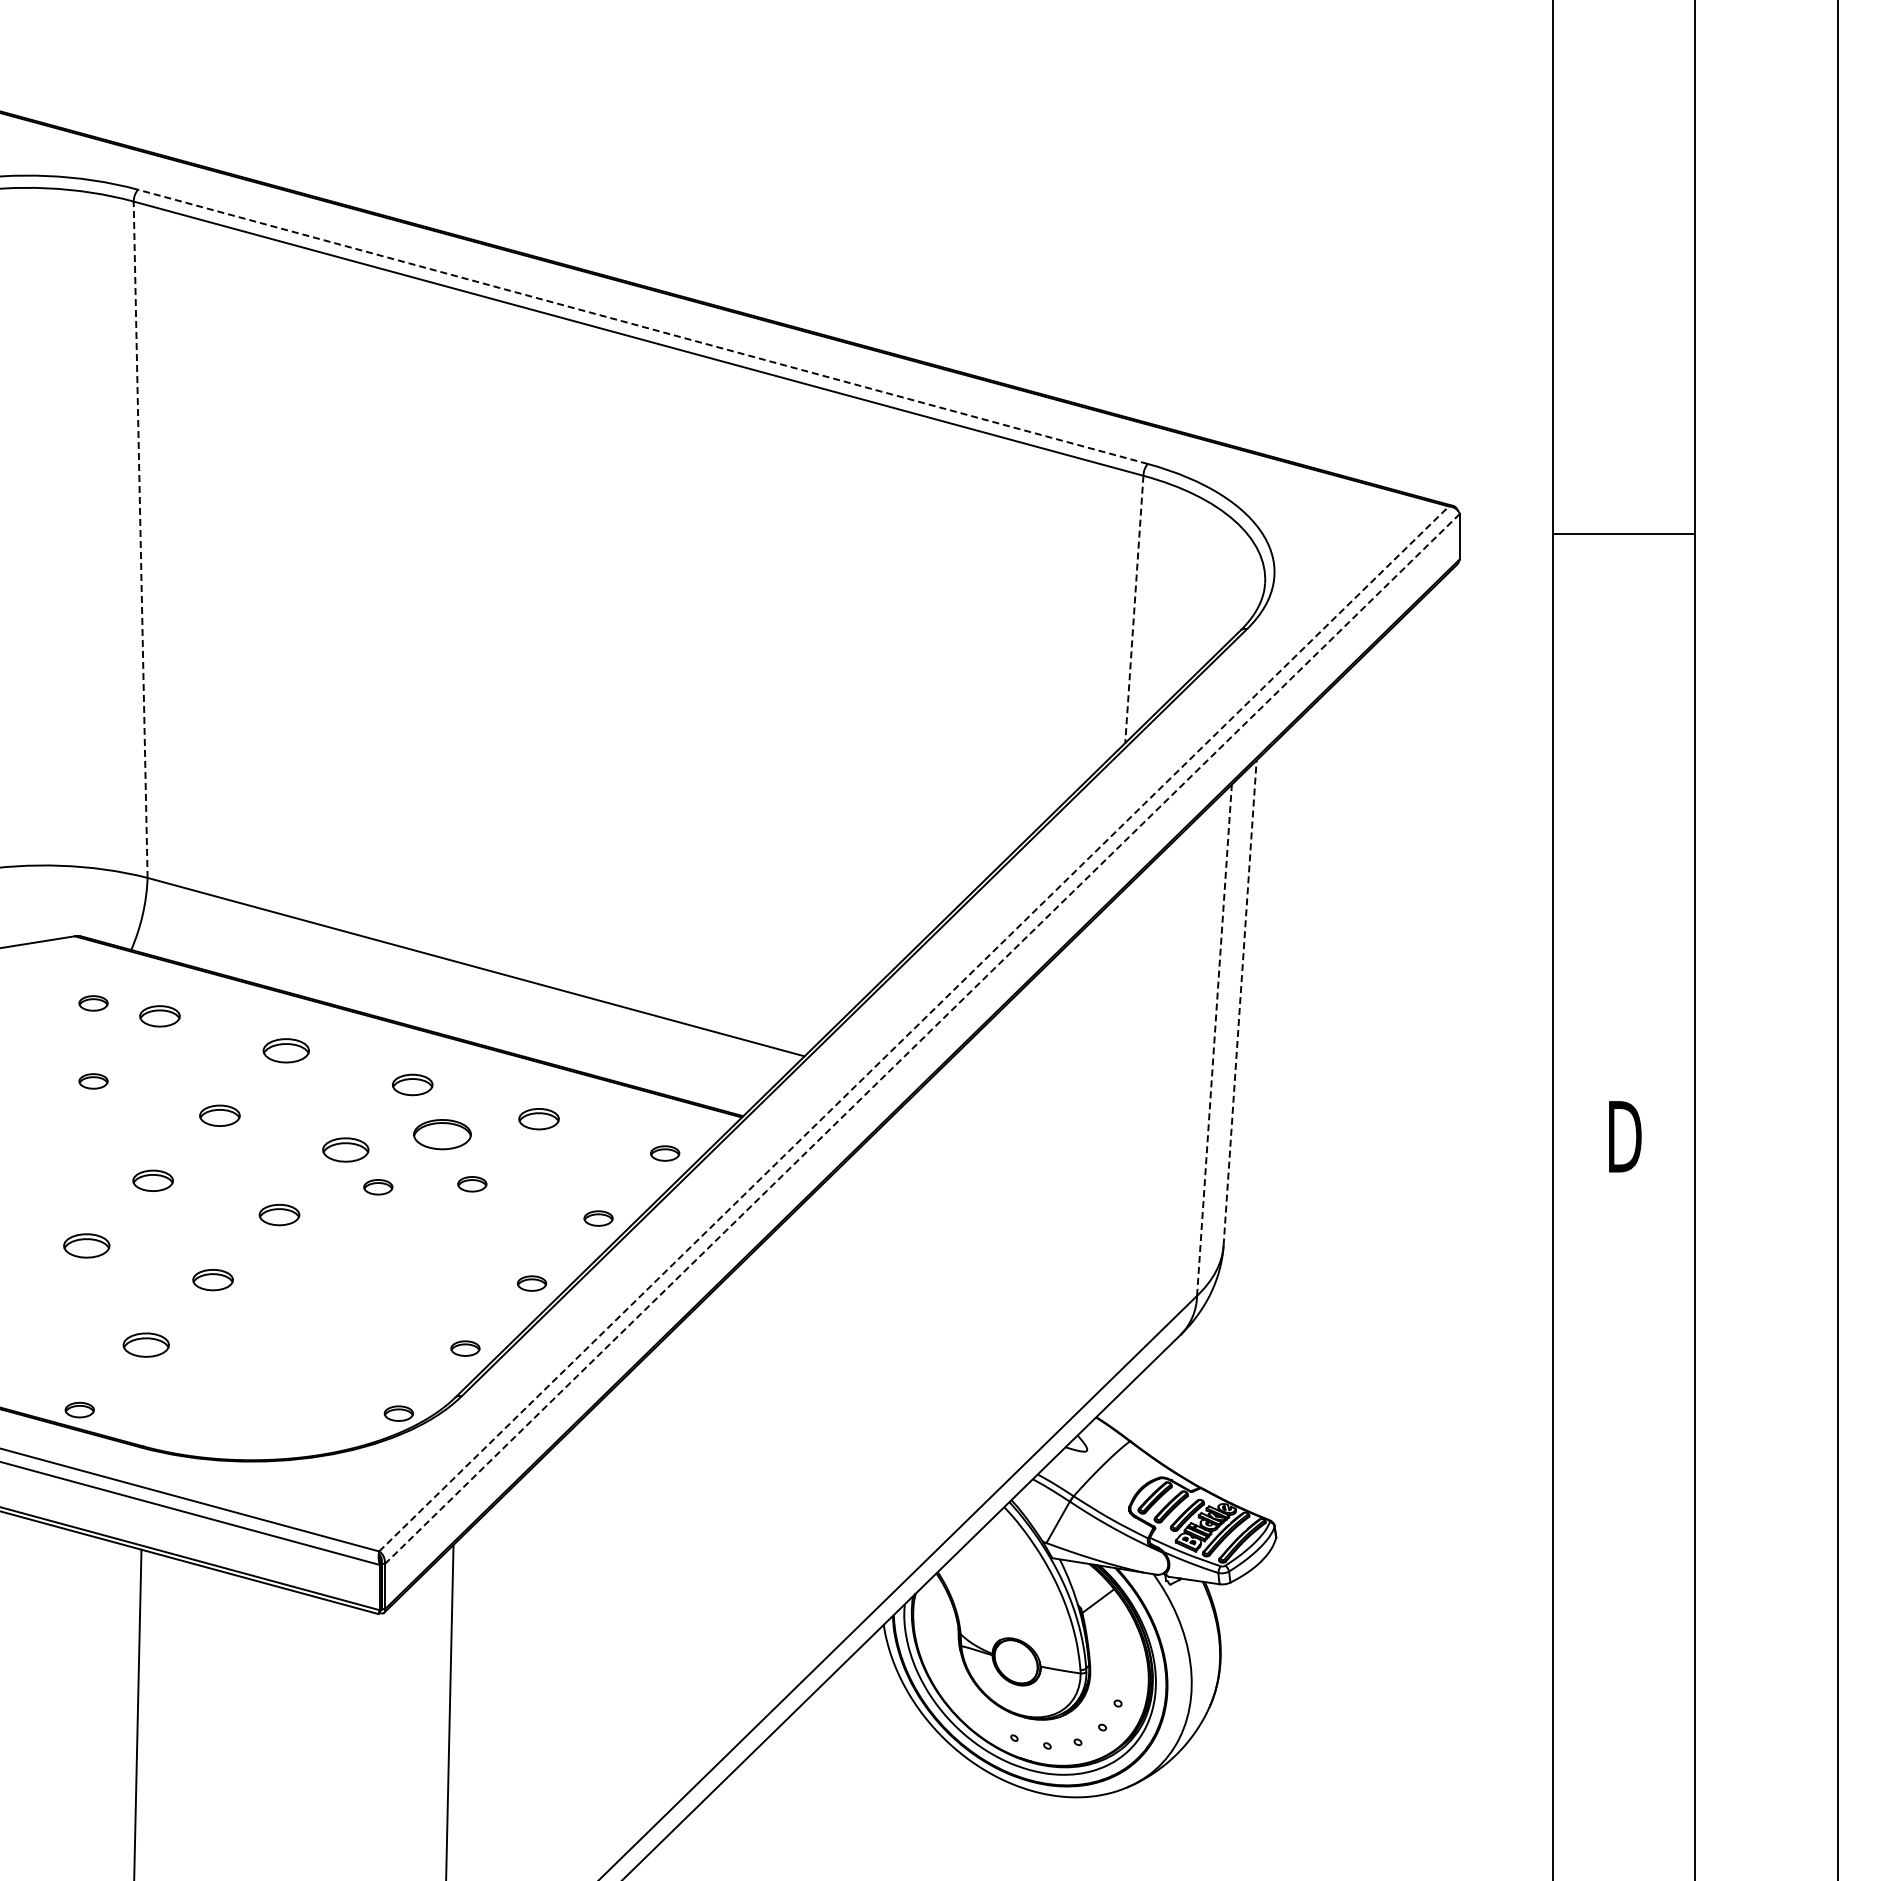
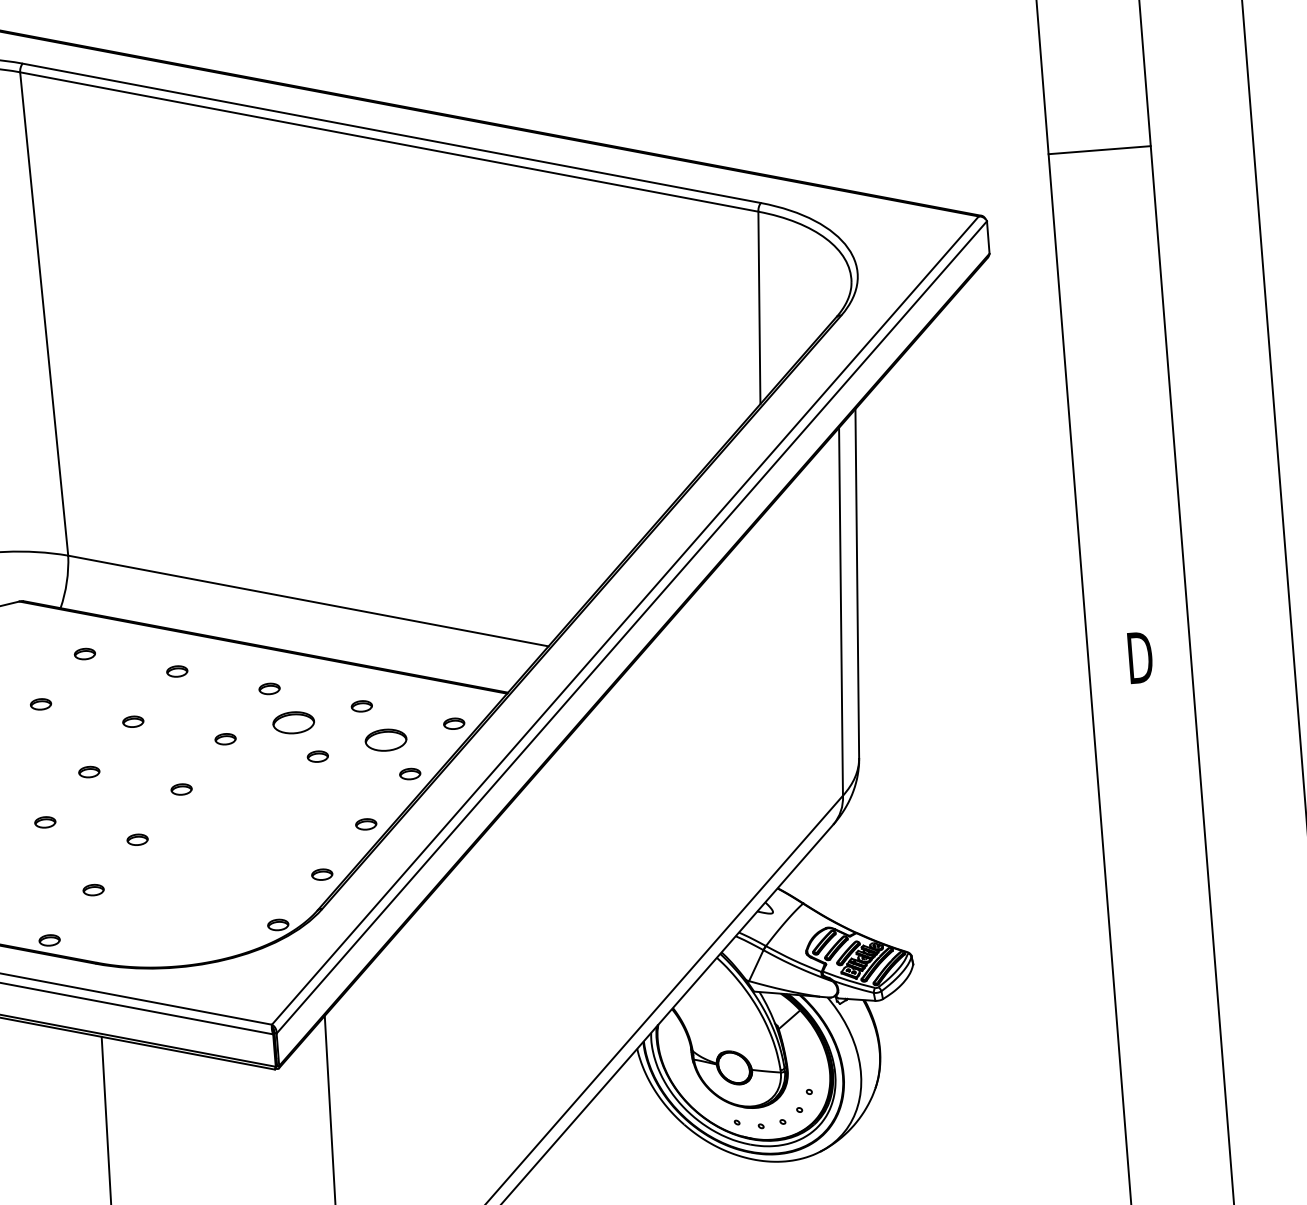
line: (642, 326) -> (391, 133), dashed -> solid
line: (1623, 533) -> (1099, 150), moved
line: (140, 539) -> (44, 313), dashed -> solid
line: (1134, 609) -> (759, 307), dashed -> solid
line: (1240, 1002) -> (857, 583), dashed -> solid
part: (93, 1003) -> (36, 648), removed
part: (160, 1016) -> (85, 654), size x0.71
line: (914, 1028) -> (625, 620), dashed -> solid
line: (922, 1038) -> (631, 626), dashed -> solid
line: (1214, 1039) -> (841, 611), dashed -> solid
part: (286, 1050) -> (177, 671), size x0.62
part: (412, 1084) -> (269, 688), size x0.71
part: (219, 1115) -> (133, 721), size x0.71
part: (538, 1119) -> (361, 706), size x0.71
part: (346, 1149) -> (225, 738), size x0.62
part: (568, 1168) -> (385, 739), added
part: (153, 1180) -> (89, 771), size x0.71
part: (378, 1187) -> (250, 764), removed
part: (279, 1214) -> (181, 789), size x0.71
part: (86, 1245) -> (45, 822), size x0.62
part: (212, 1279) -> (137, 839), size x0.71
part: (146, 1344) -> (93, 889), size x0.62

